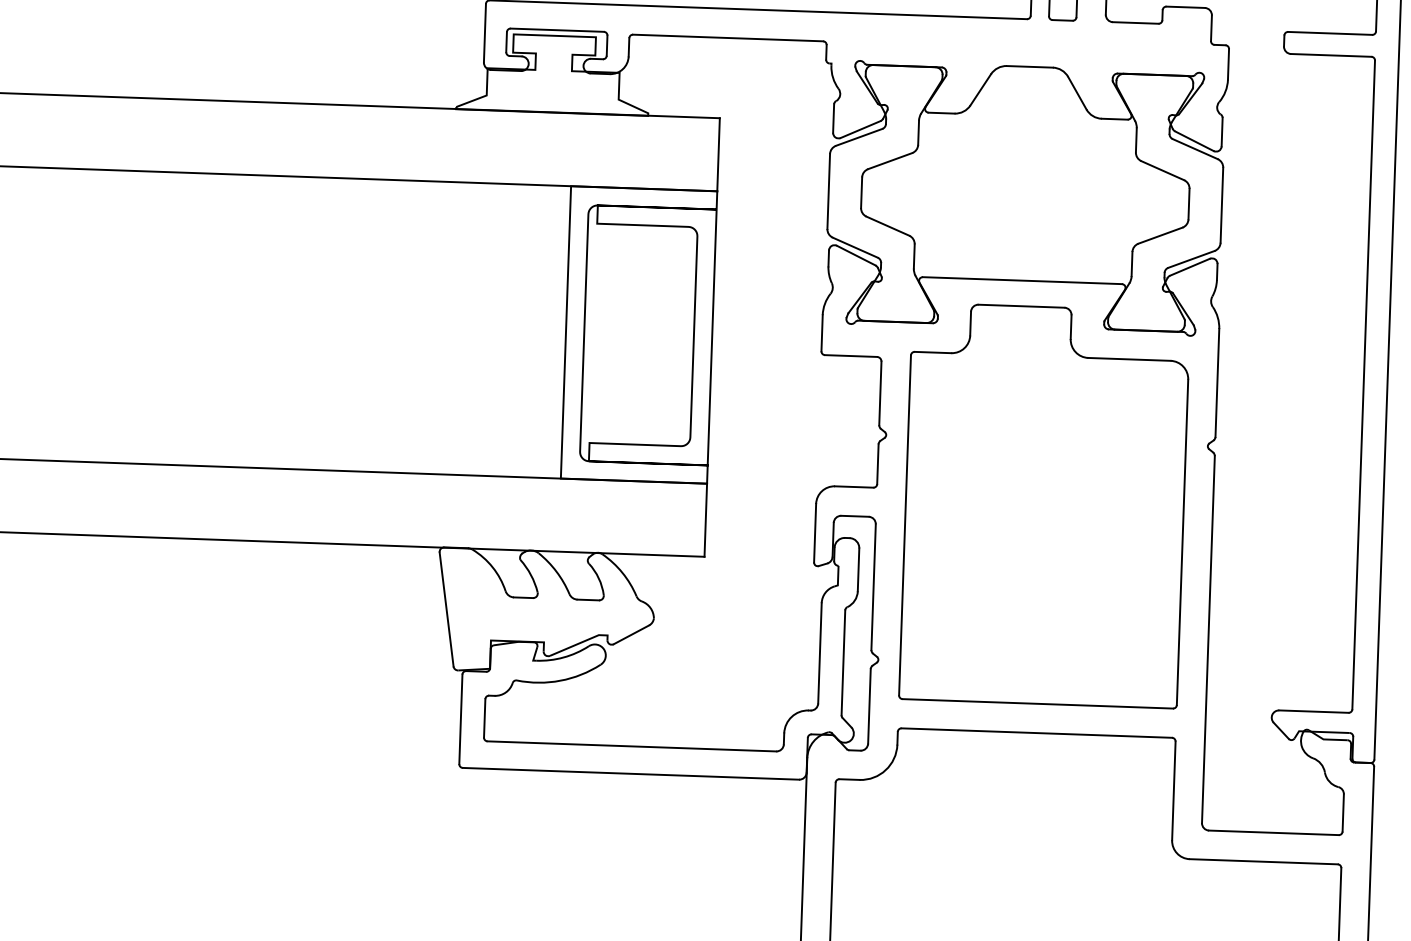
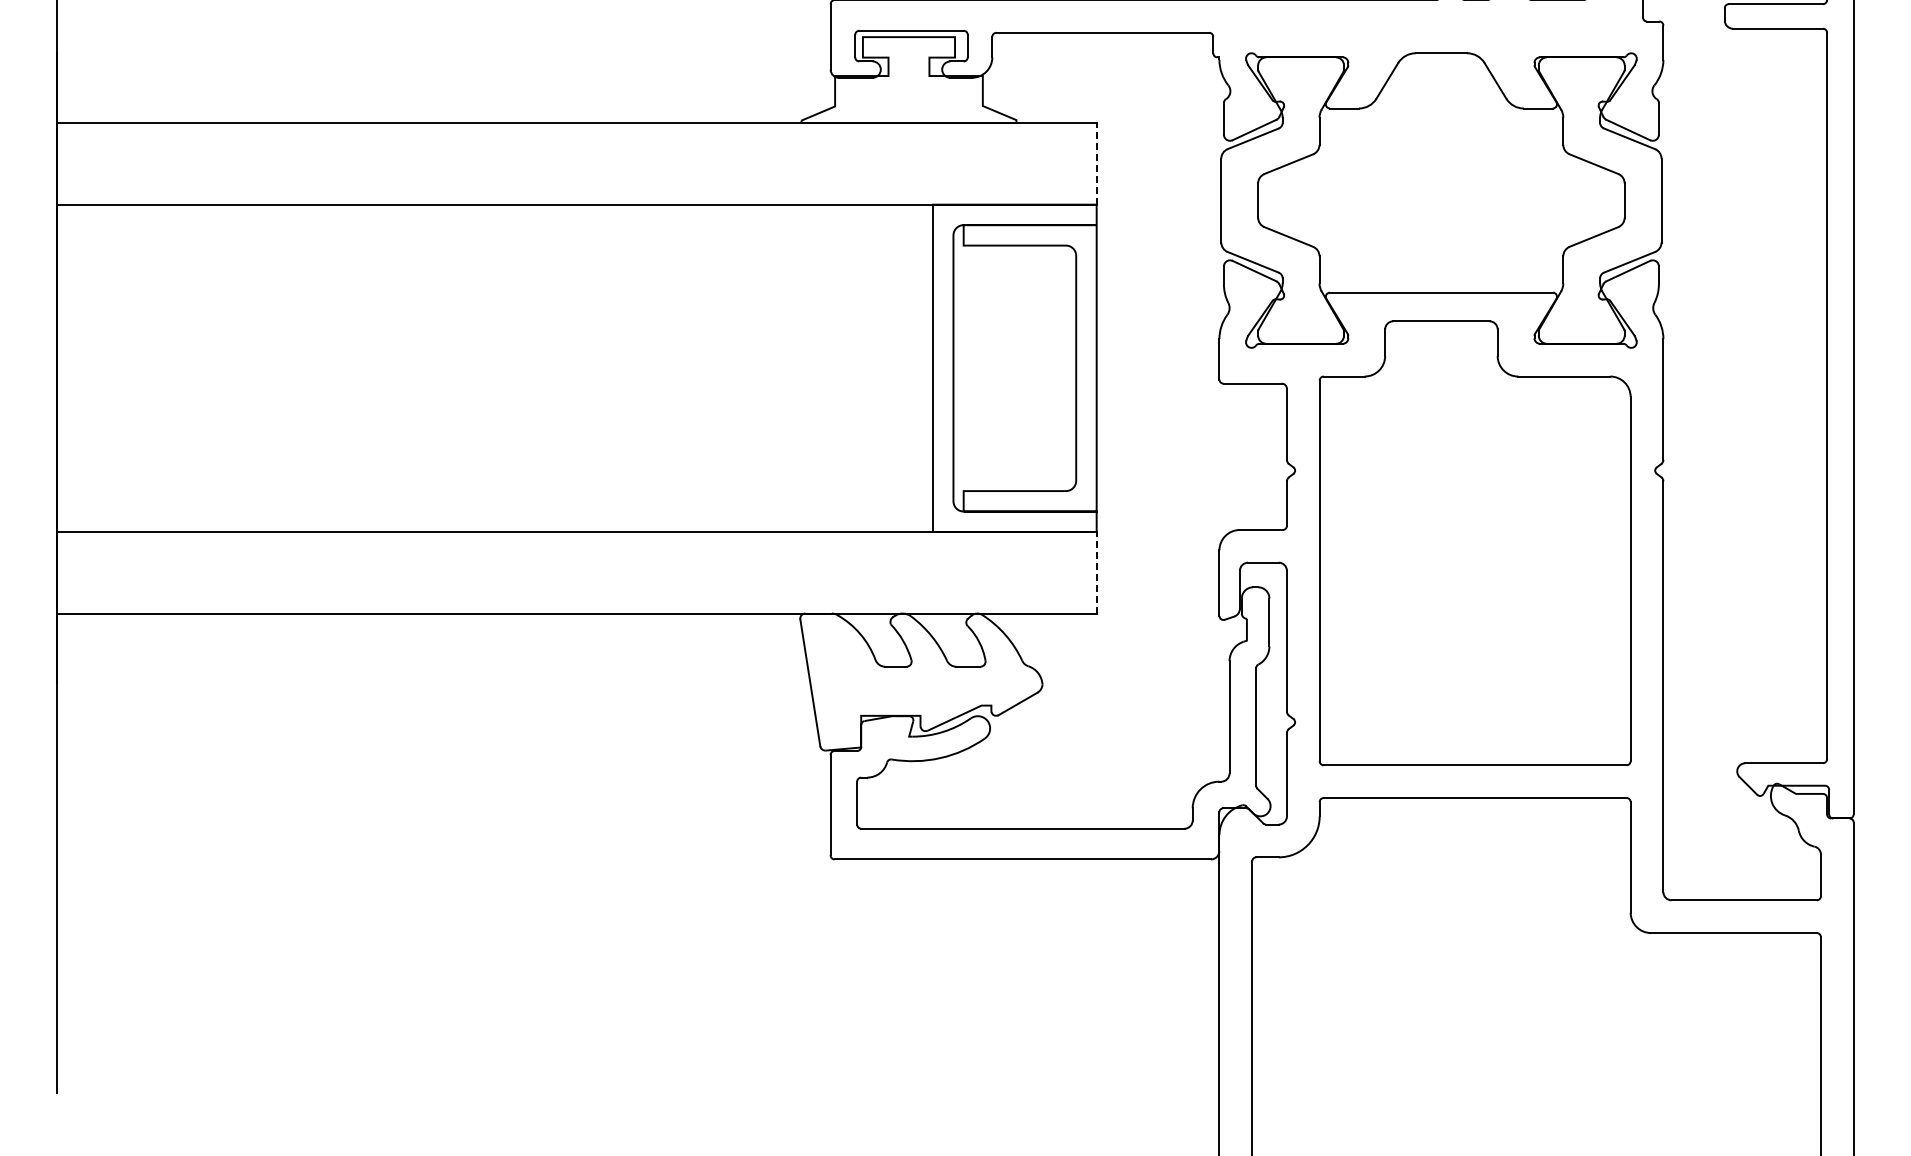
line: (718, 154) -> (1096, 163), solid -> dashed
line: (705, 519) -> (1096, 572), solid -> dashed

